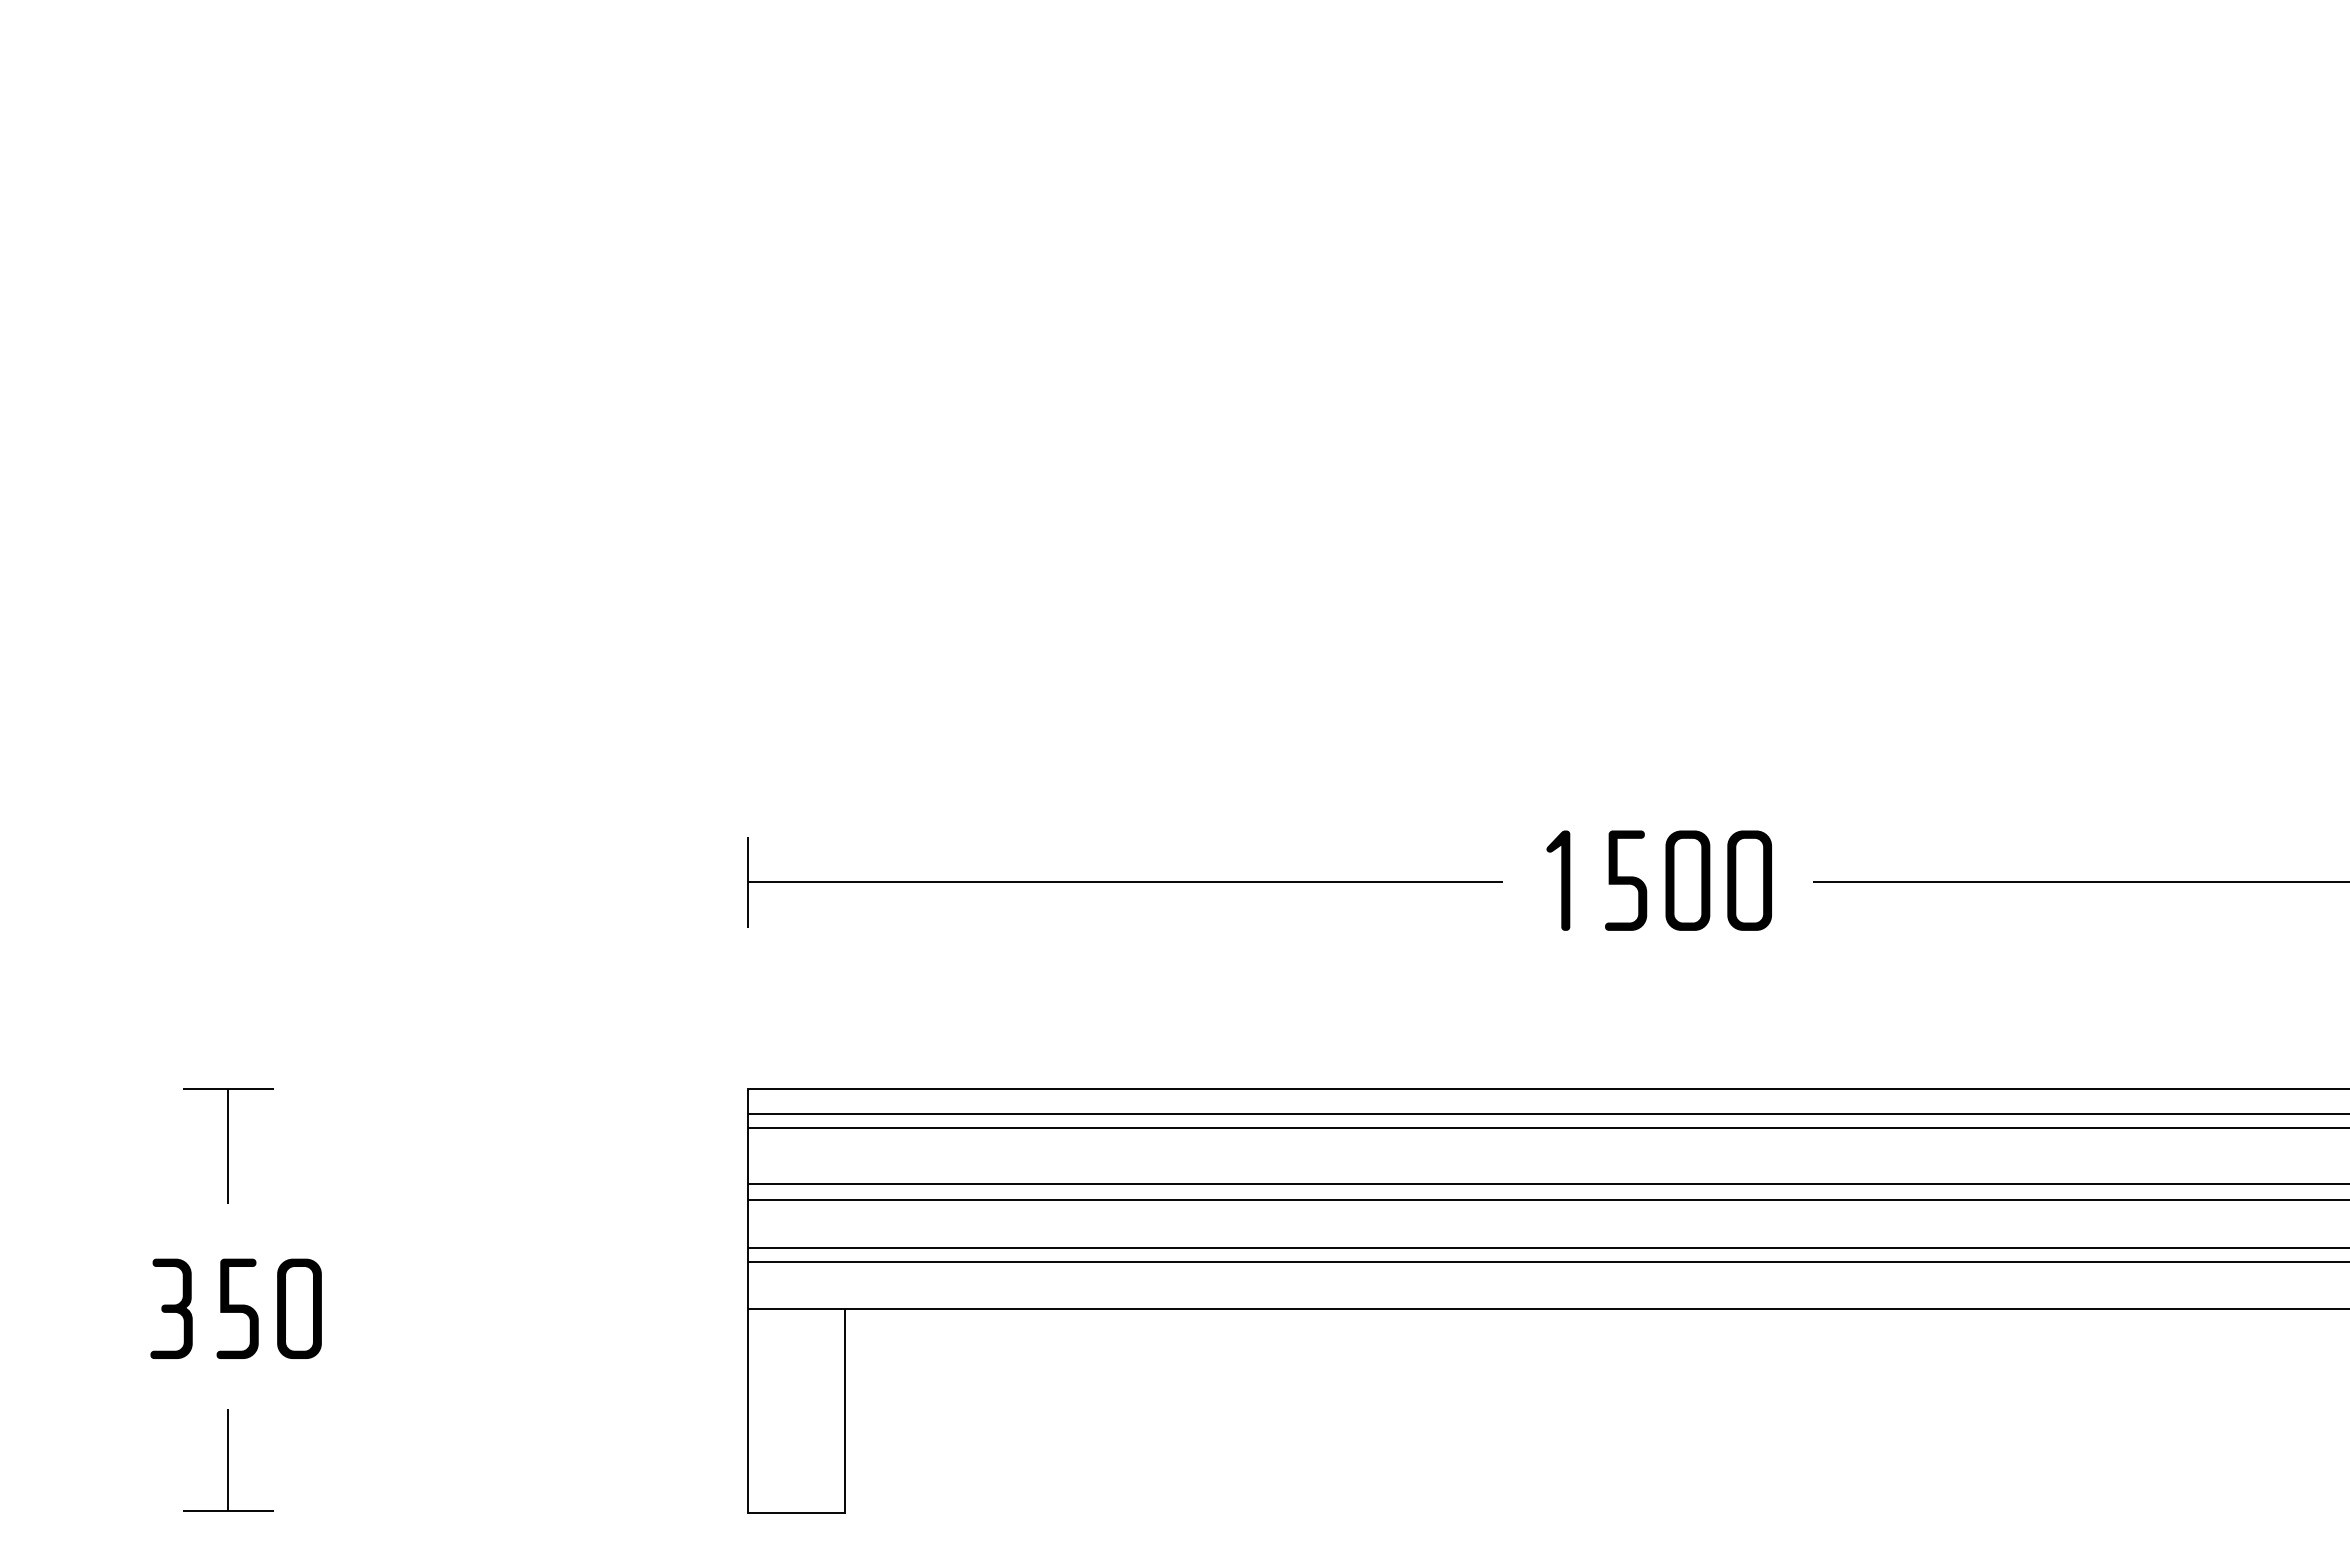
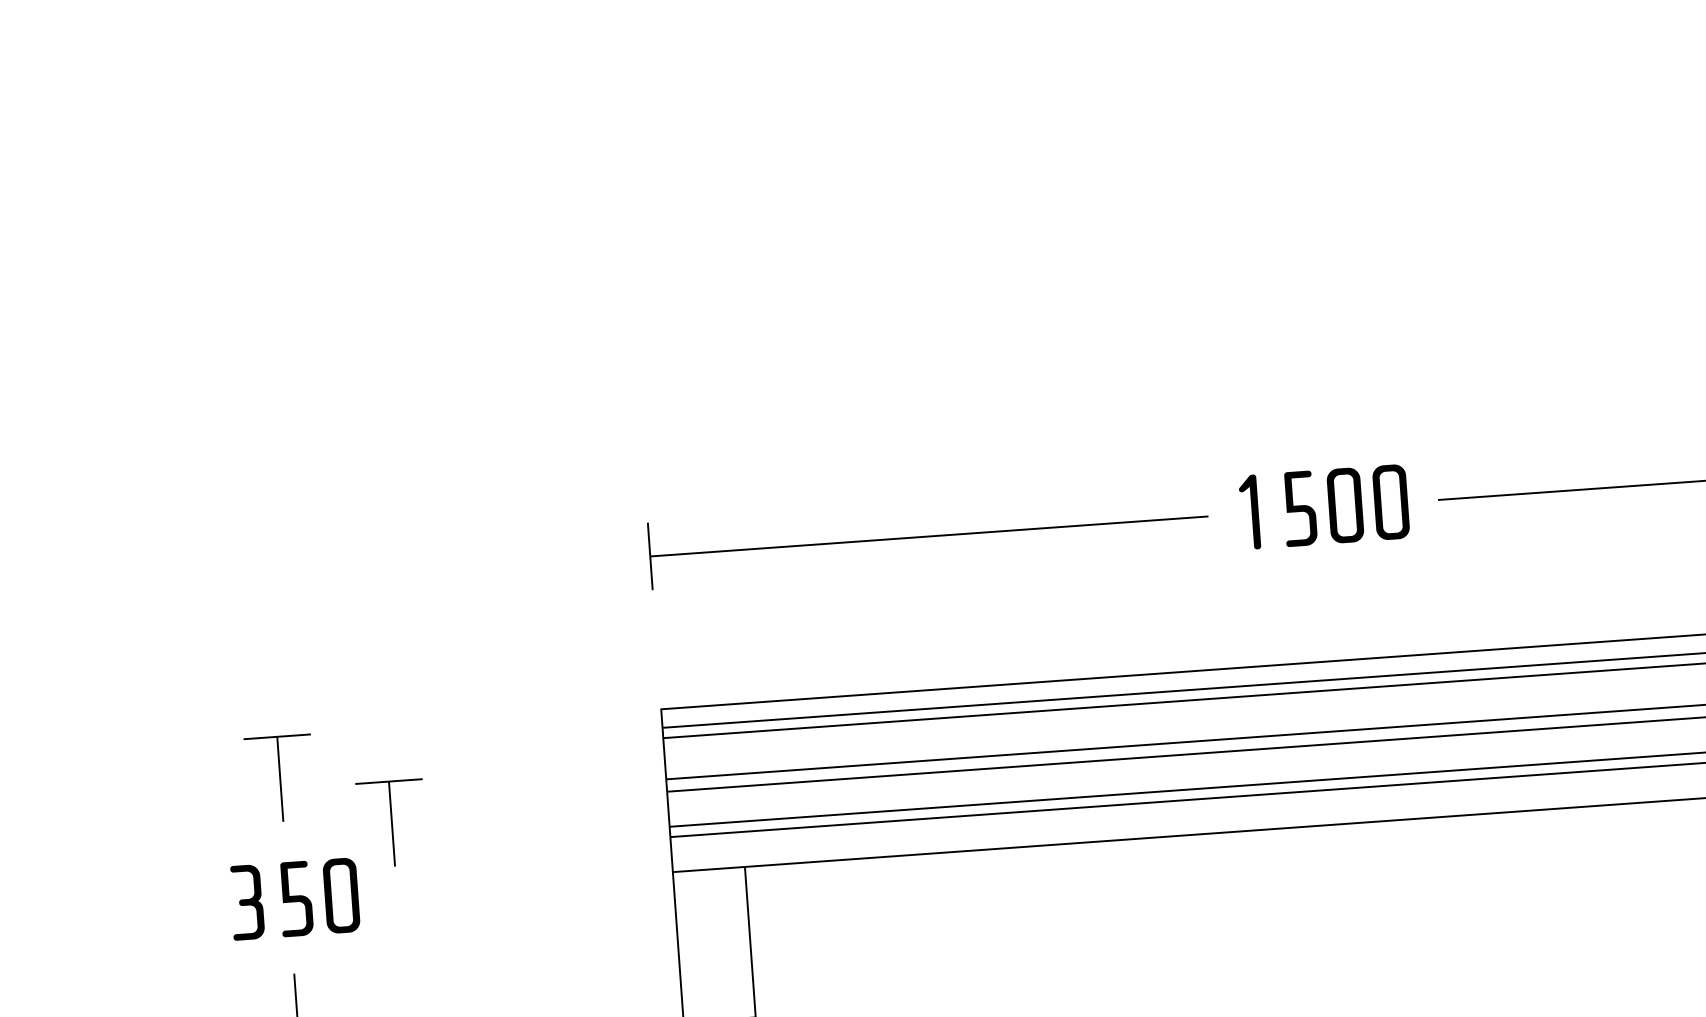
part: (374, 1216) -> (392, 823), added

